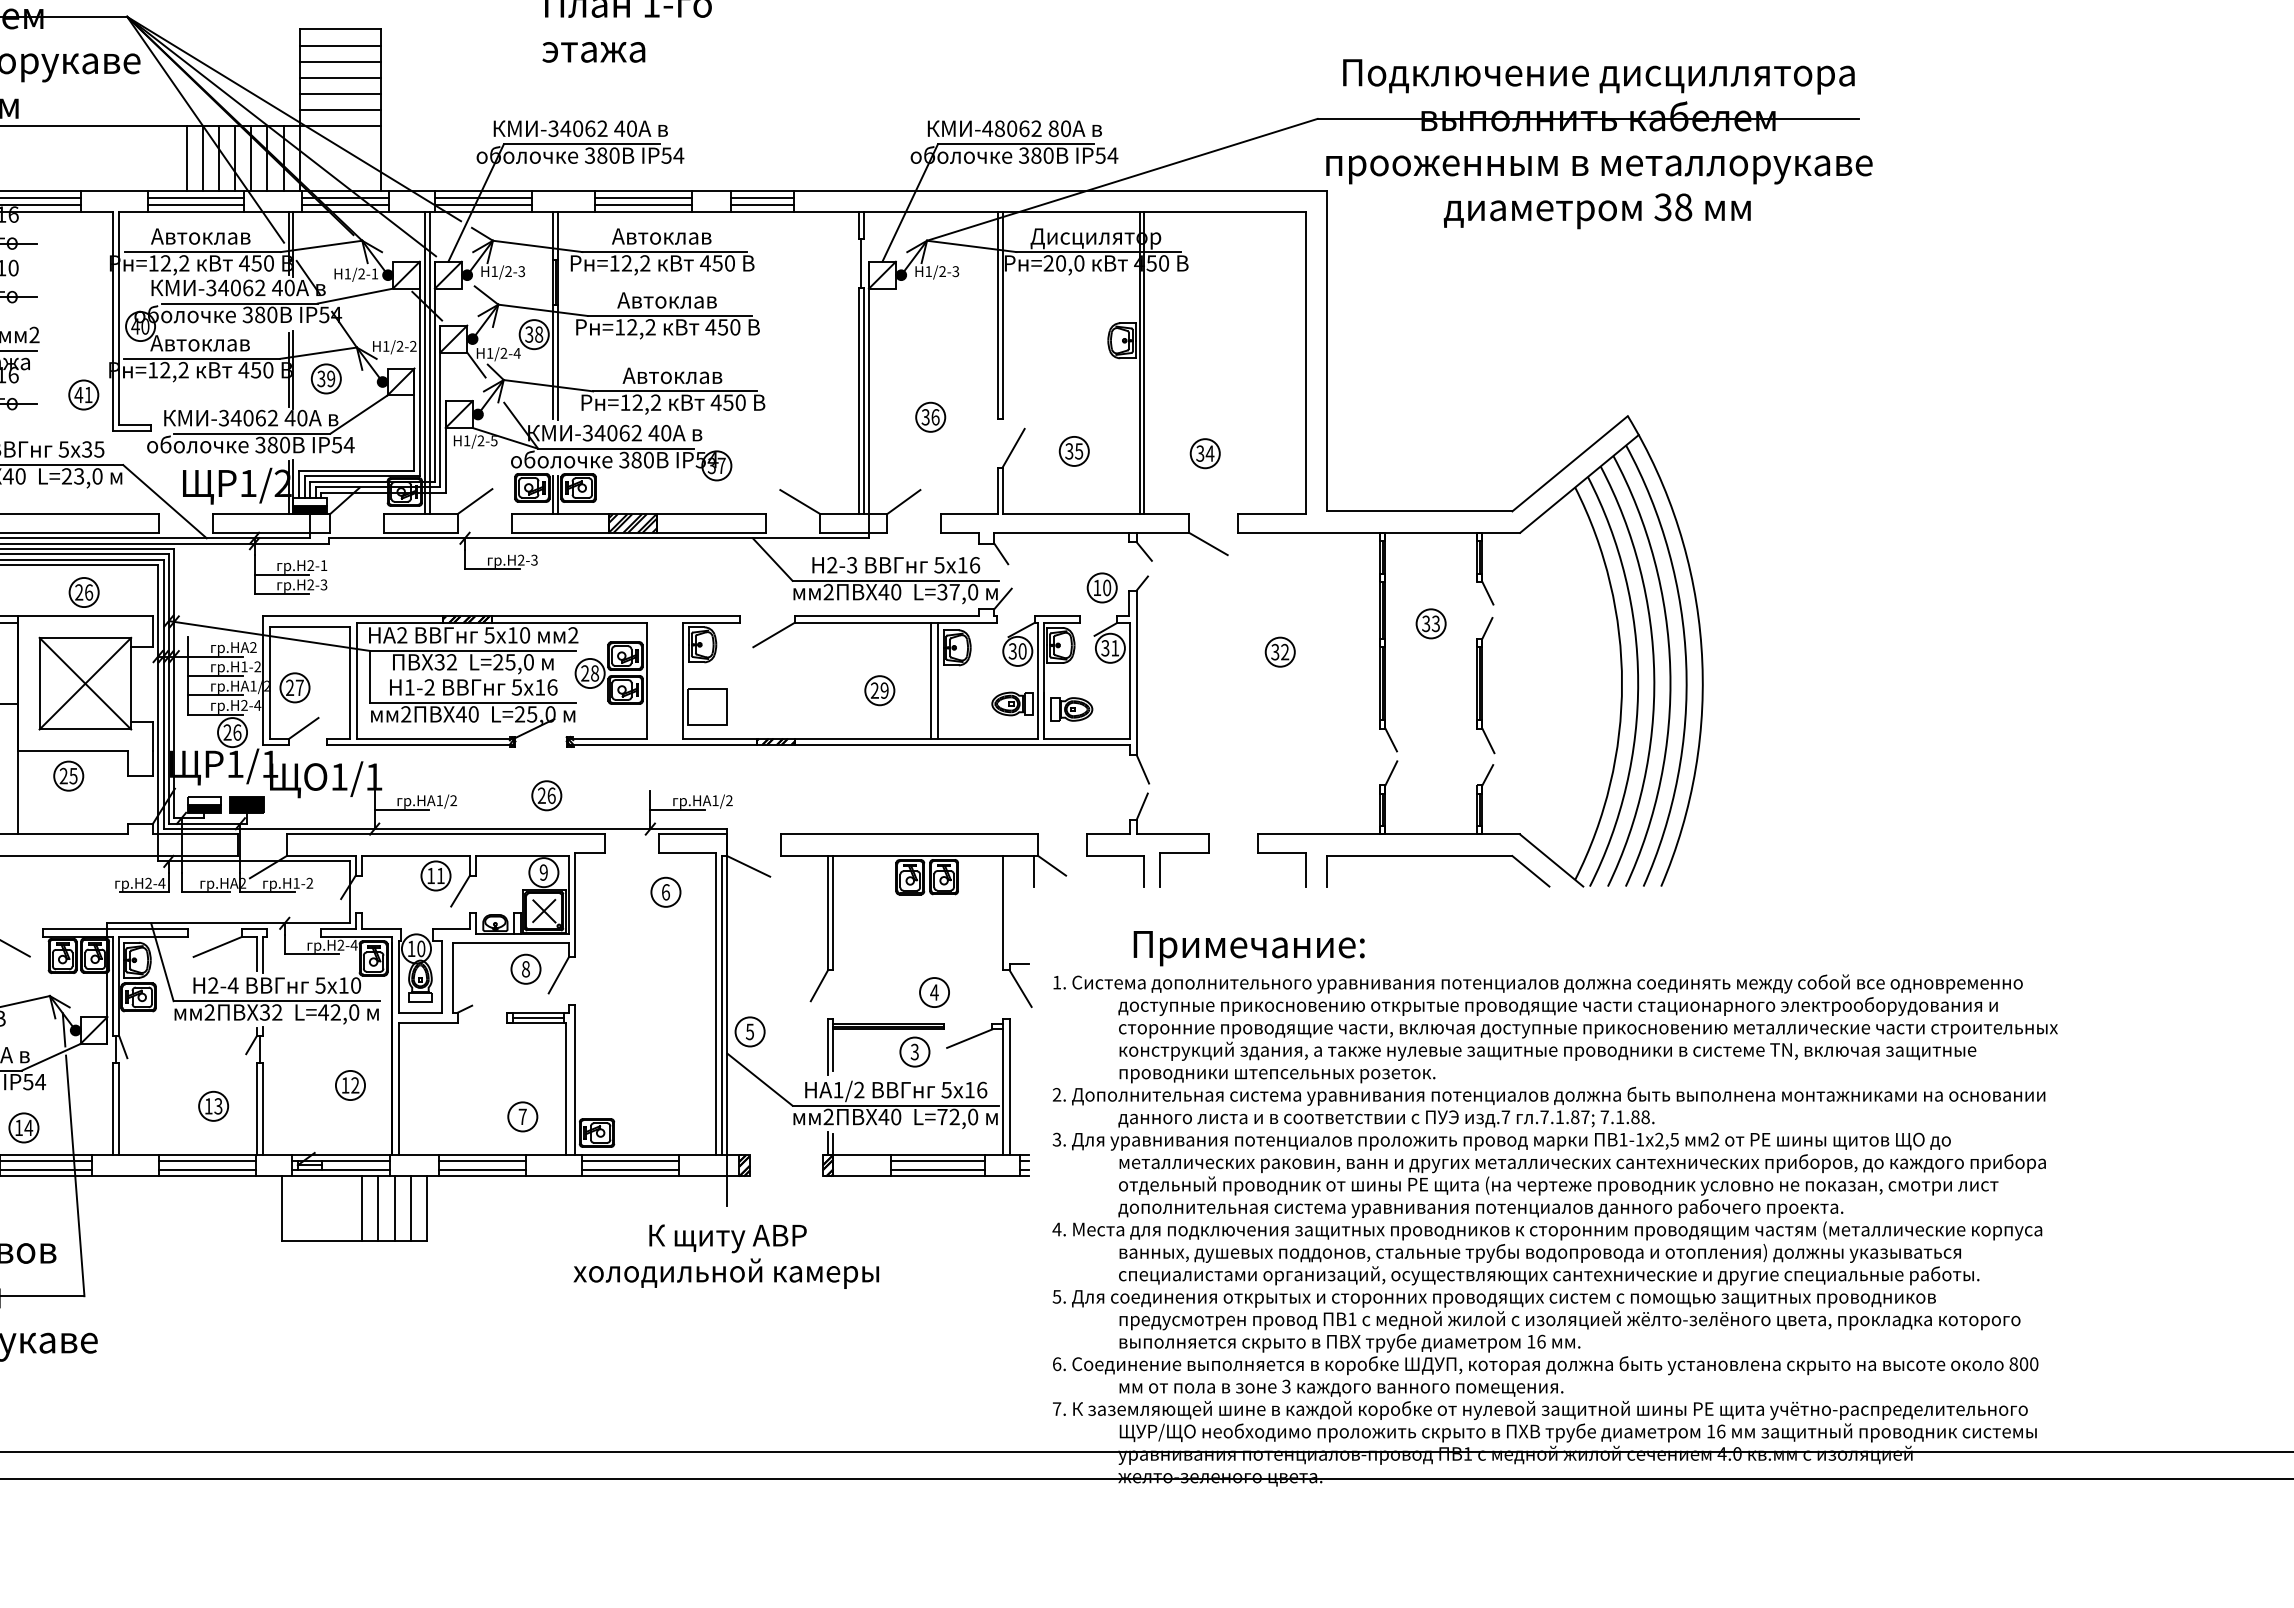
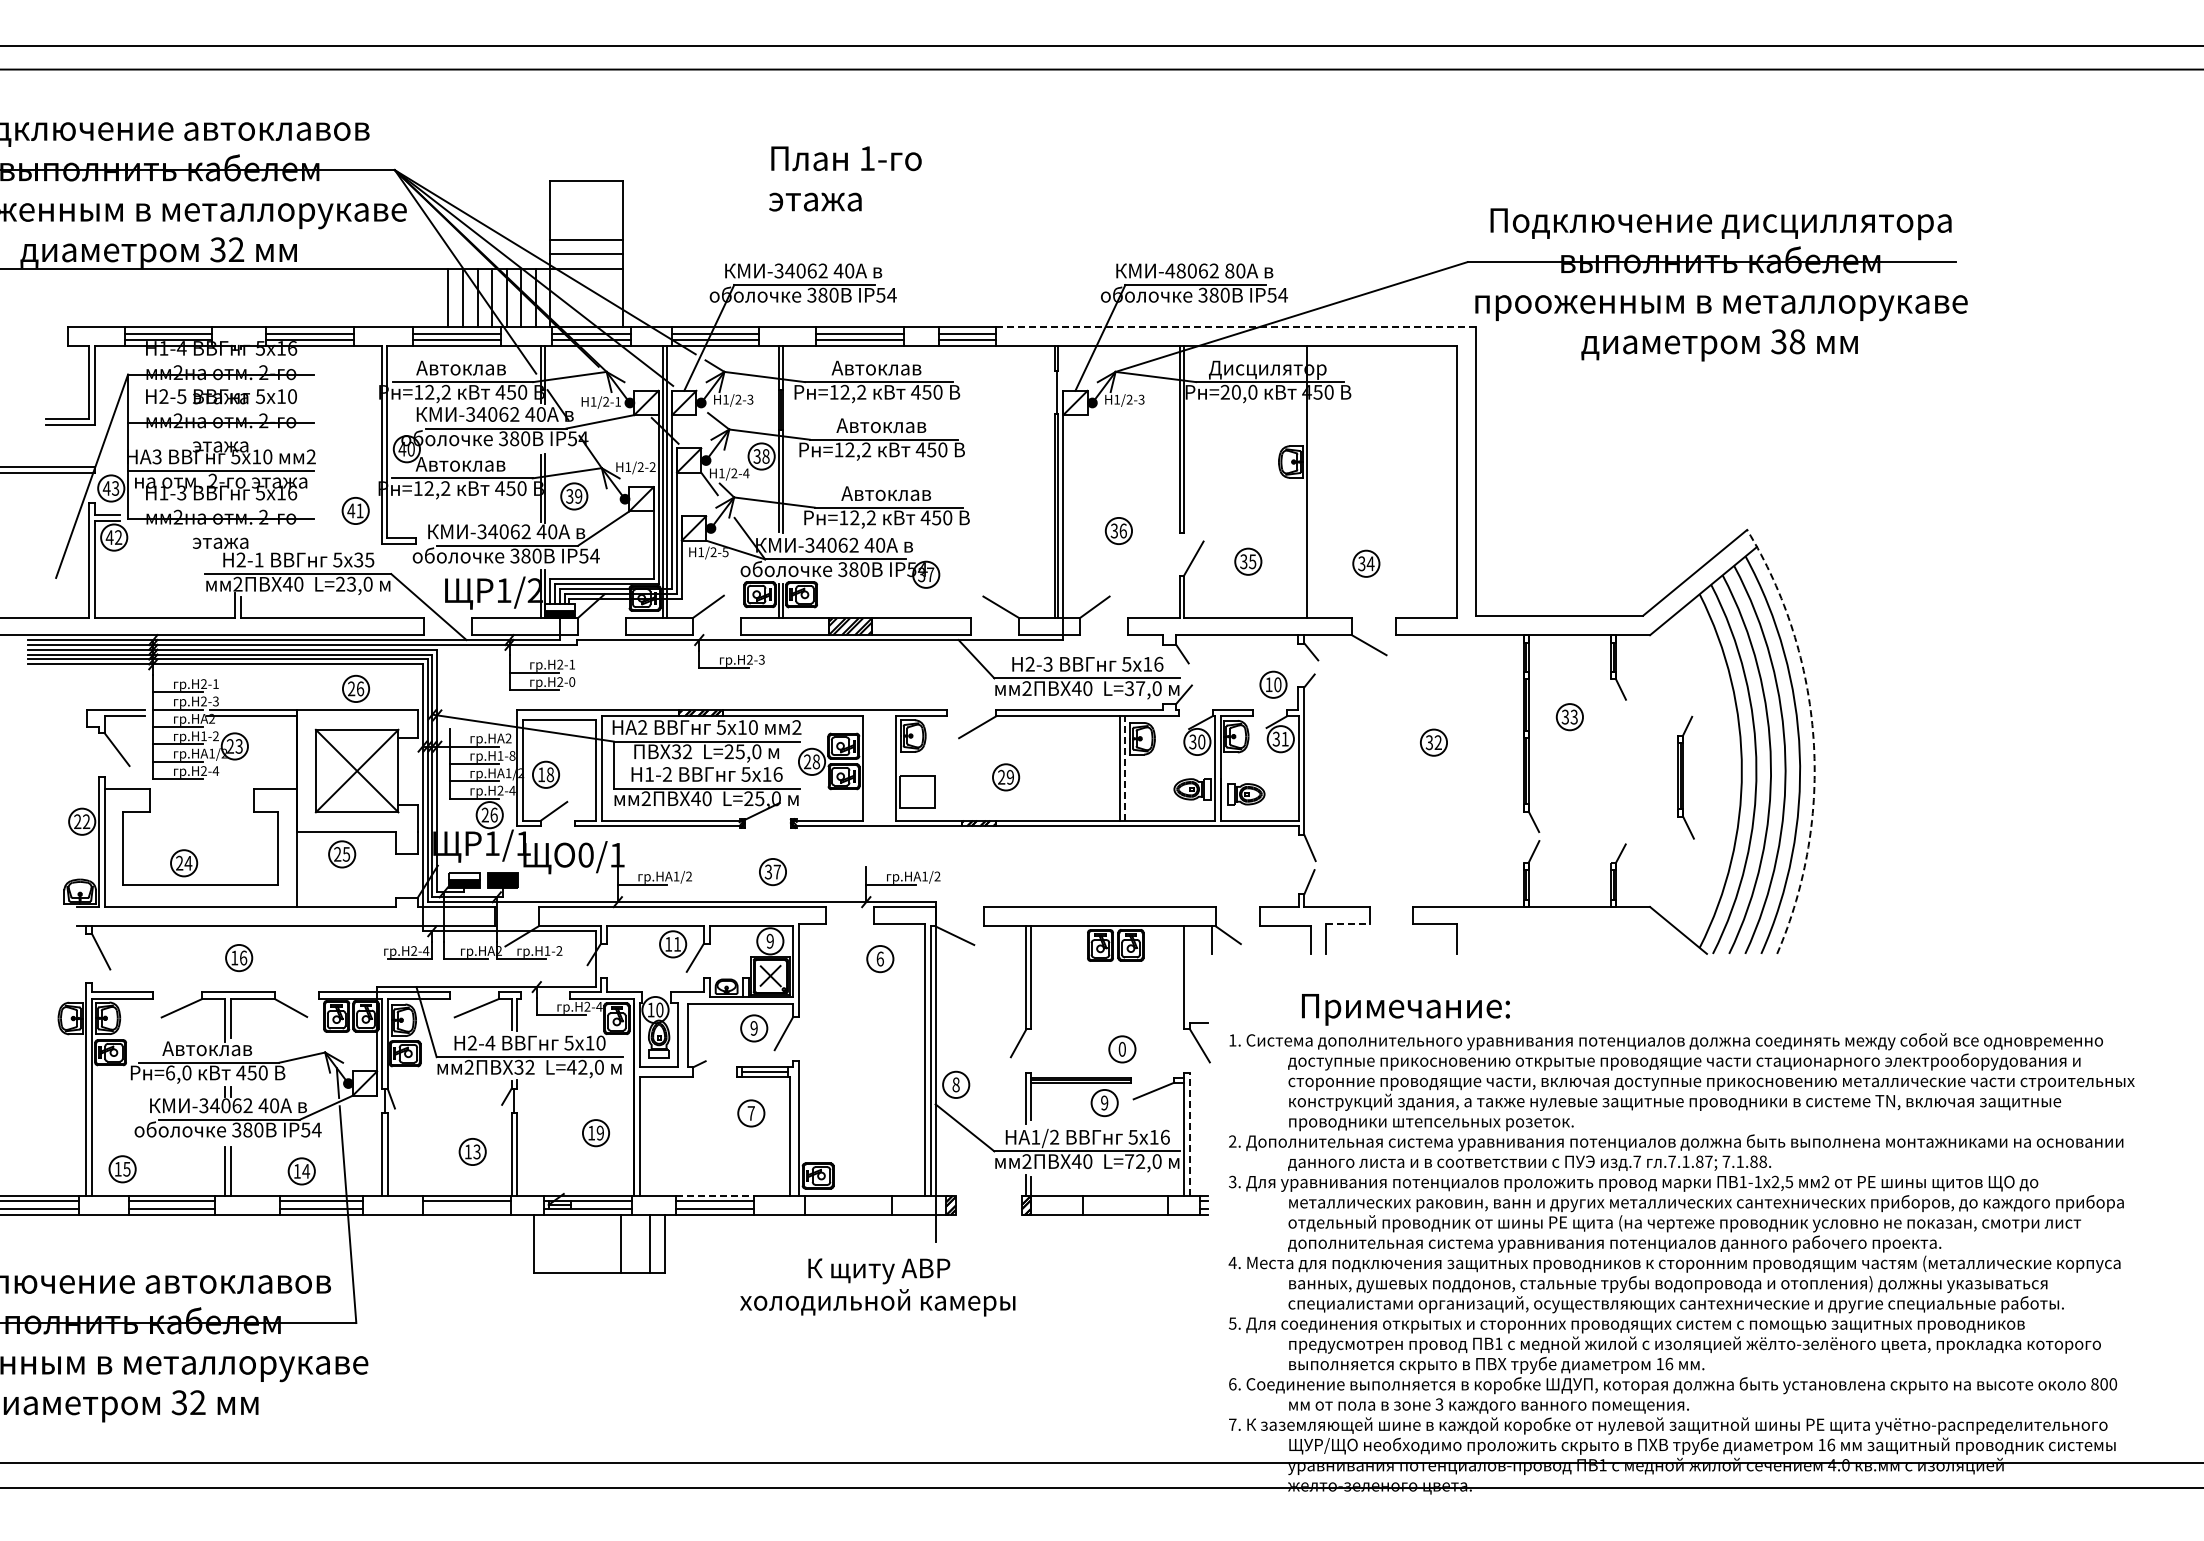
line: (339, 46) -> (586, 196), removed
line: (339, 61) -> (586, 210), removed
line: (339, 78) -> (586, 225), removed
line: (1061, 191) -> (1236, 327), solid -> dashed
line: (1144, 363) -> (1311, 482), removed
text: (324, 584) -> (572, 681), 2-3 -> 2-0
arc: (1701, 647) -> (1813, 738), solid -> dashed
text: (257, 666) -> (512, 755), 1-2 -> 1-8
line: (938, 679) -> (1125, 767), solid -> dashed
part: (1485, 685) -> (1685, 777), moved
text: (295, 687) -> (546, 774), 27 -> 18
part: (880, 690) -> (1006, 777), moved
text: (338, 776) -> (585, 854), 1/1 -> 0/1
text: (546, 795) -> (772, 871), 26 -> 37
line: (1184, 852) -> (1347, 923), solid -> dashed
part: (1438, 856) -> (1576, 926), removed
text: (525, 969) -> (753, 1028), 8 -> 9
text: (934, 991) -> (1122, 1048), 4 -> 0
text: (749, 1031) -> (955, 1084), 5 -> 8
text: (914, 1052) -> (1104, 1103), 3 -> 9
text: (354, 1085) -> (599, 1133), 12 -> 19
line: (1009, 1085) -> (1189, 1133), solid -> dashed
part: (522, 1116) -> (751, 1113), moved
line: (483, 1154) -> (715, 1195), solid -> dashed
line: (630, 1160) -> (848, 1200), removed
line: (936, 1160) -> (1124, 1200), removed
line: (206, 1170) -> (466, 1209), removed
line: (630, 1170) -> (848, 1209), removed
line: (936, 1170) -> (1124, 1209), removed
line: (362, 1209) -> (606, 1244), removed
line: (394, 1209) -> (635, 1244), removed
text: (726, 1256) -> (877, 1287), moved

